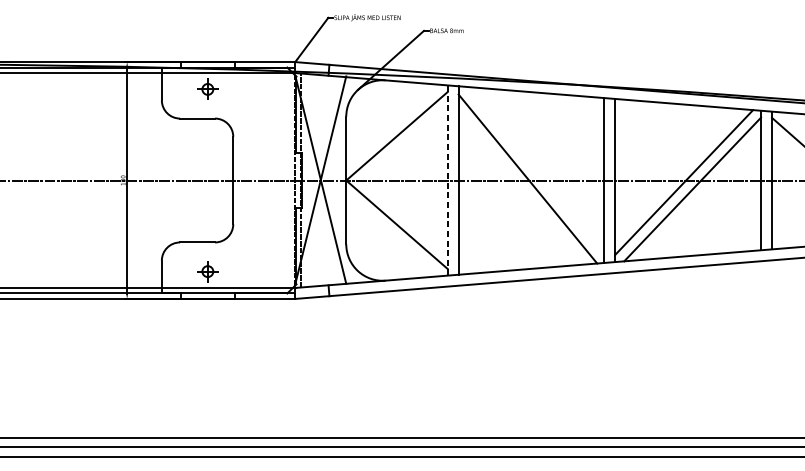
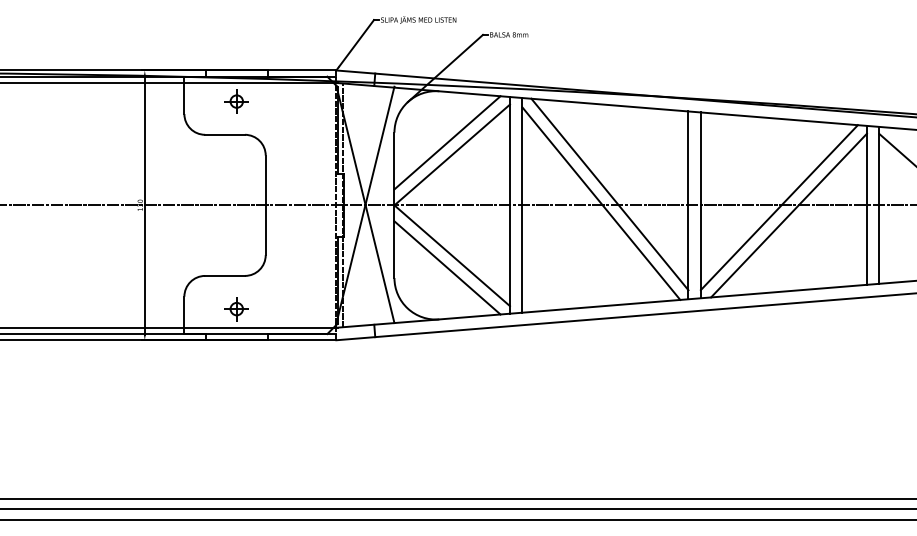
line: (392, 125) -> (447, 142), added
line: (535, 170) -> (609, 194), added
line: (447, 179) -> (509, 204), dashed -> solid
line: (392, 235) -> (447, 267), added

